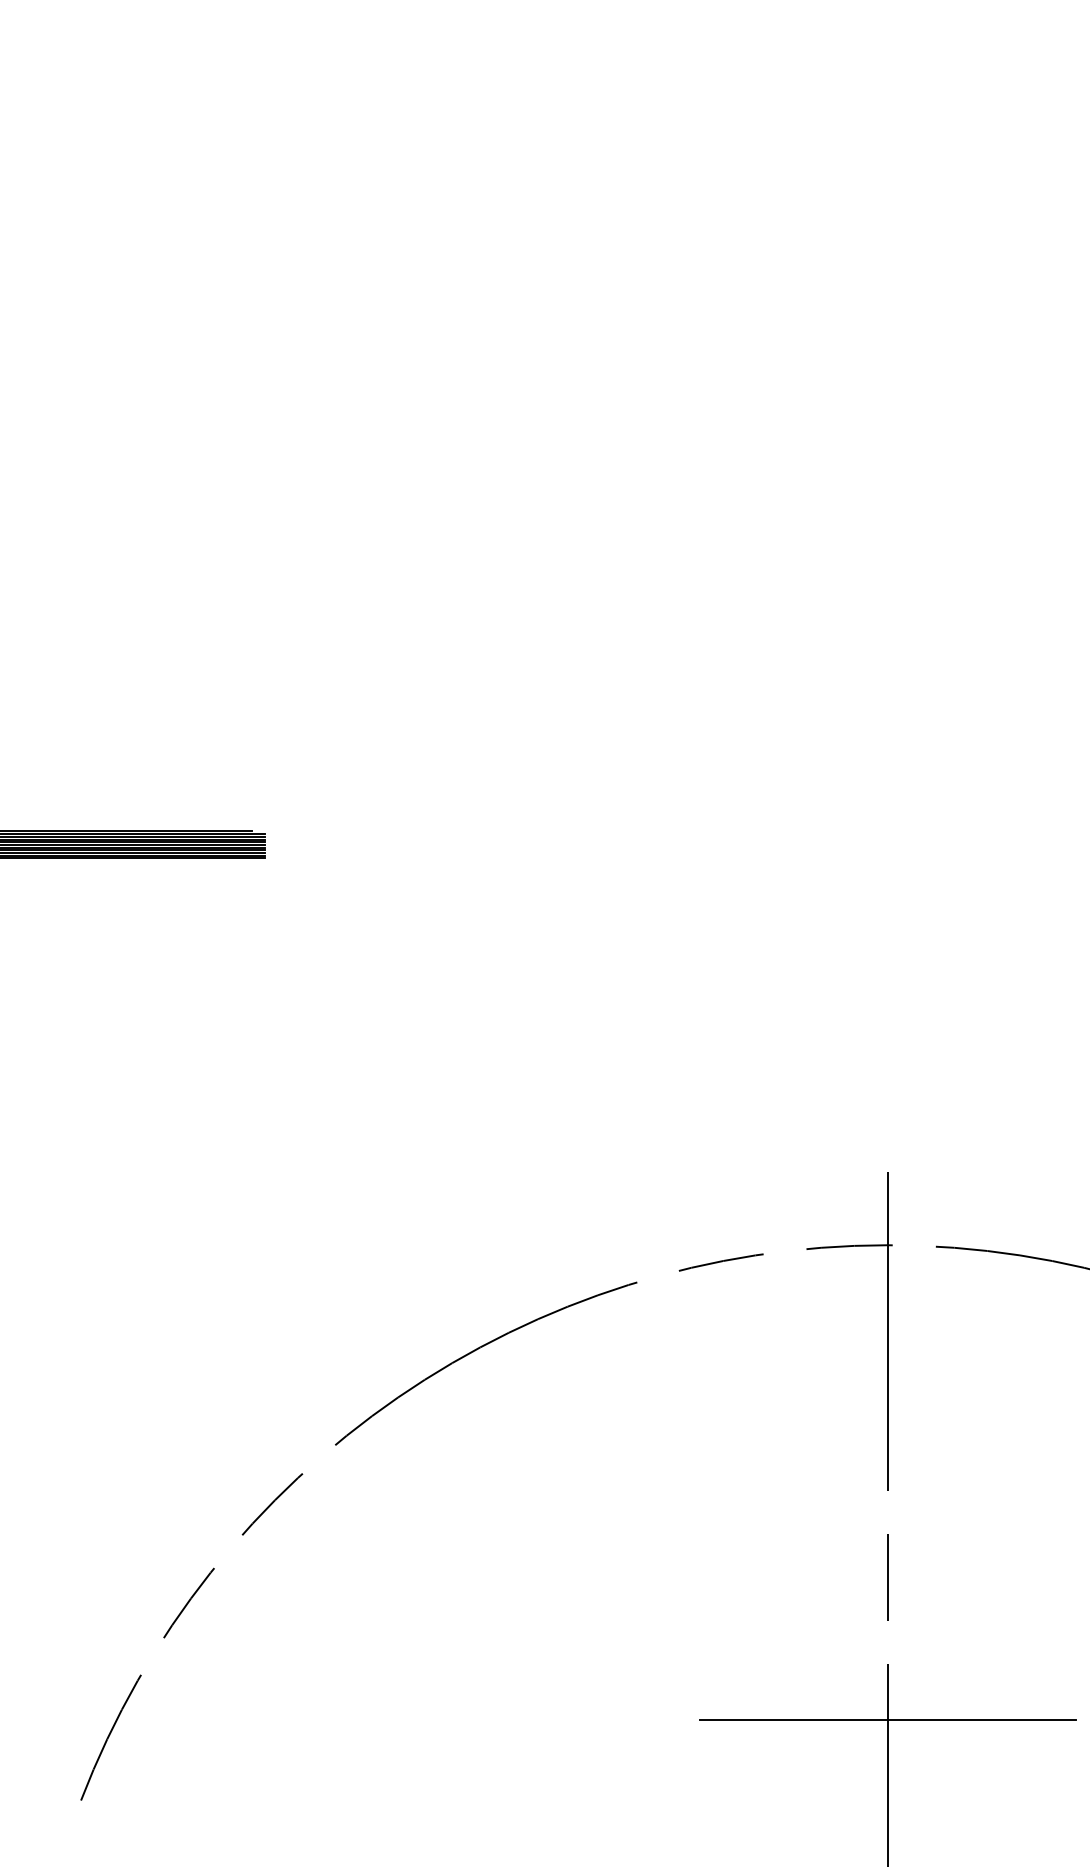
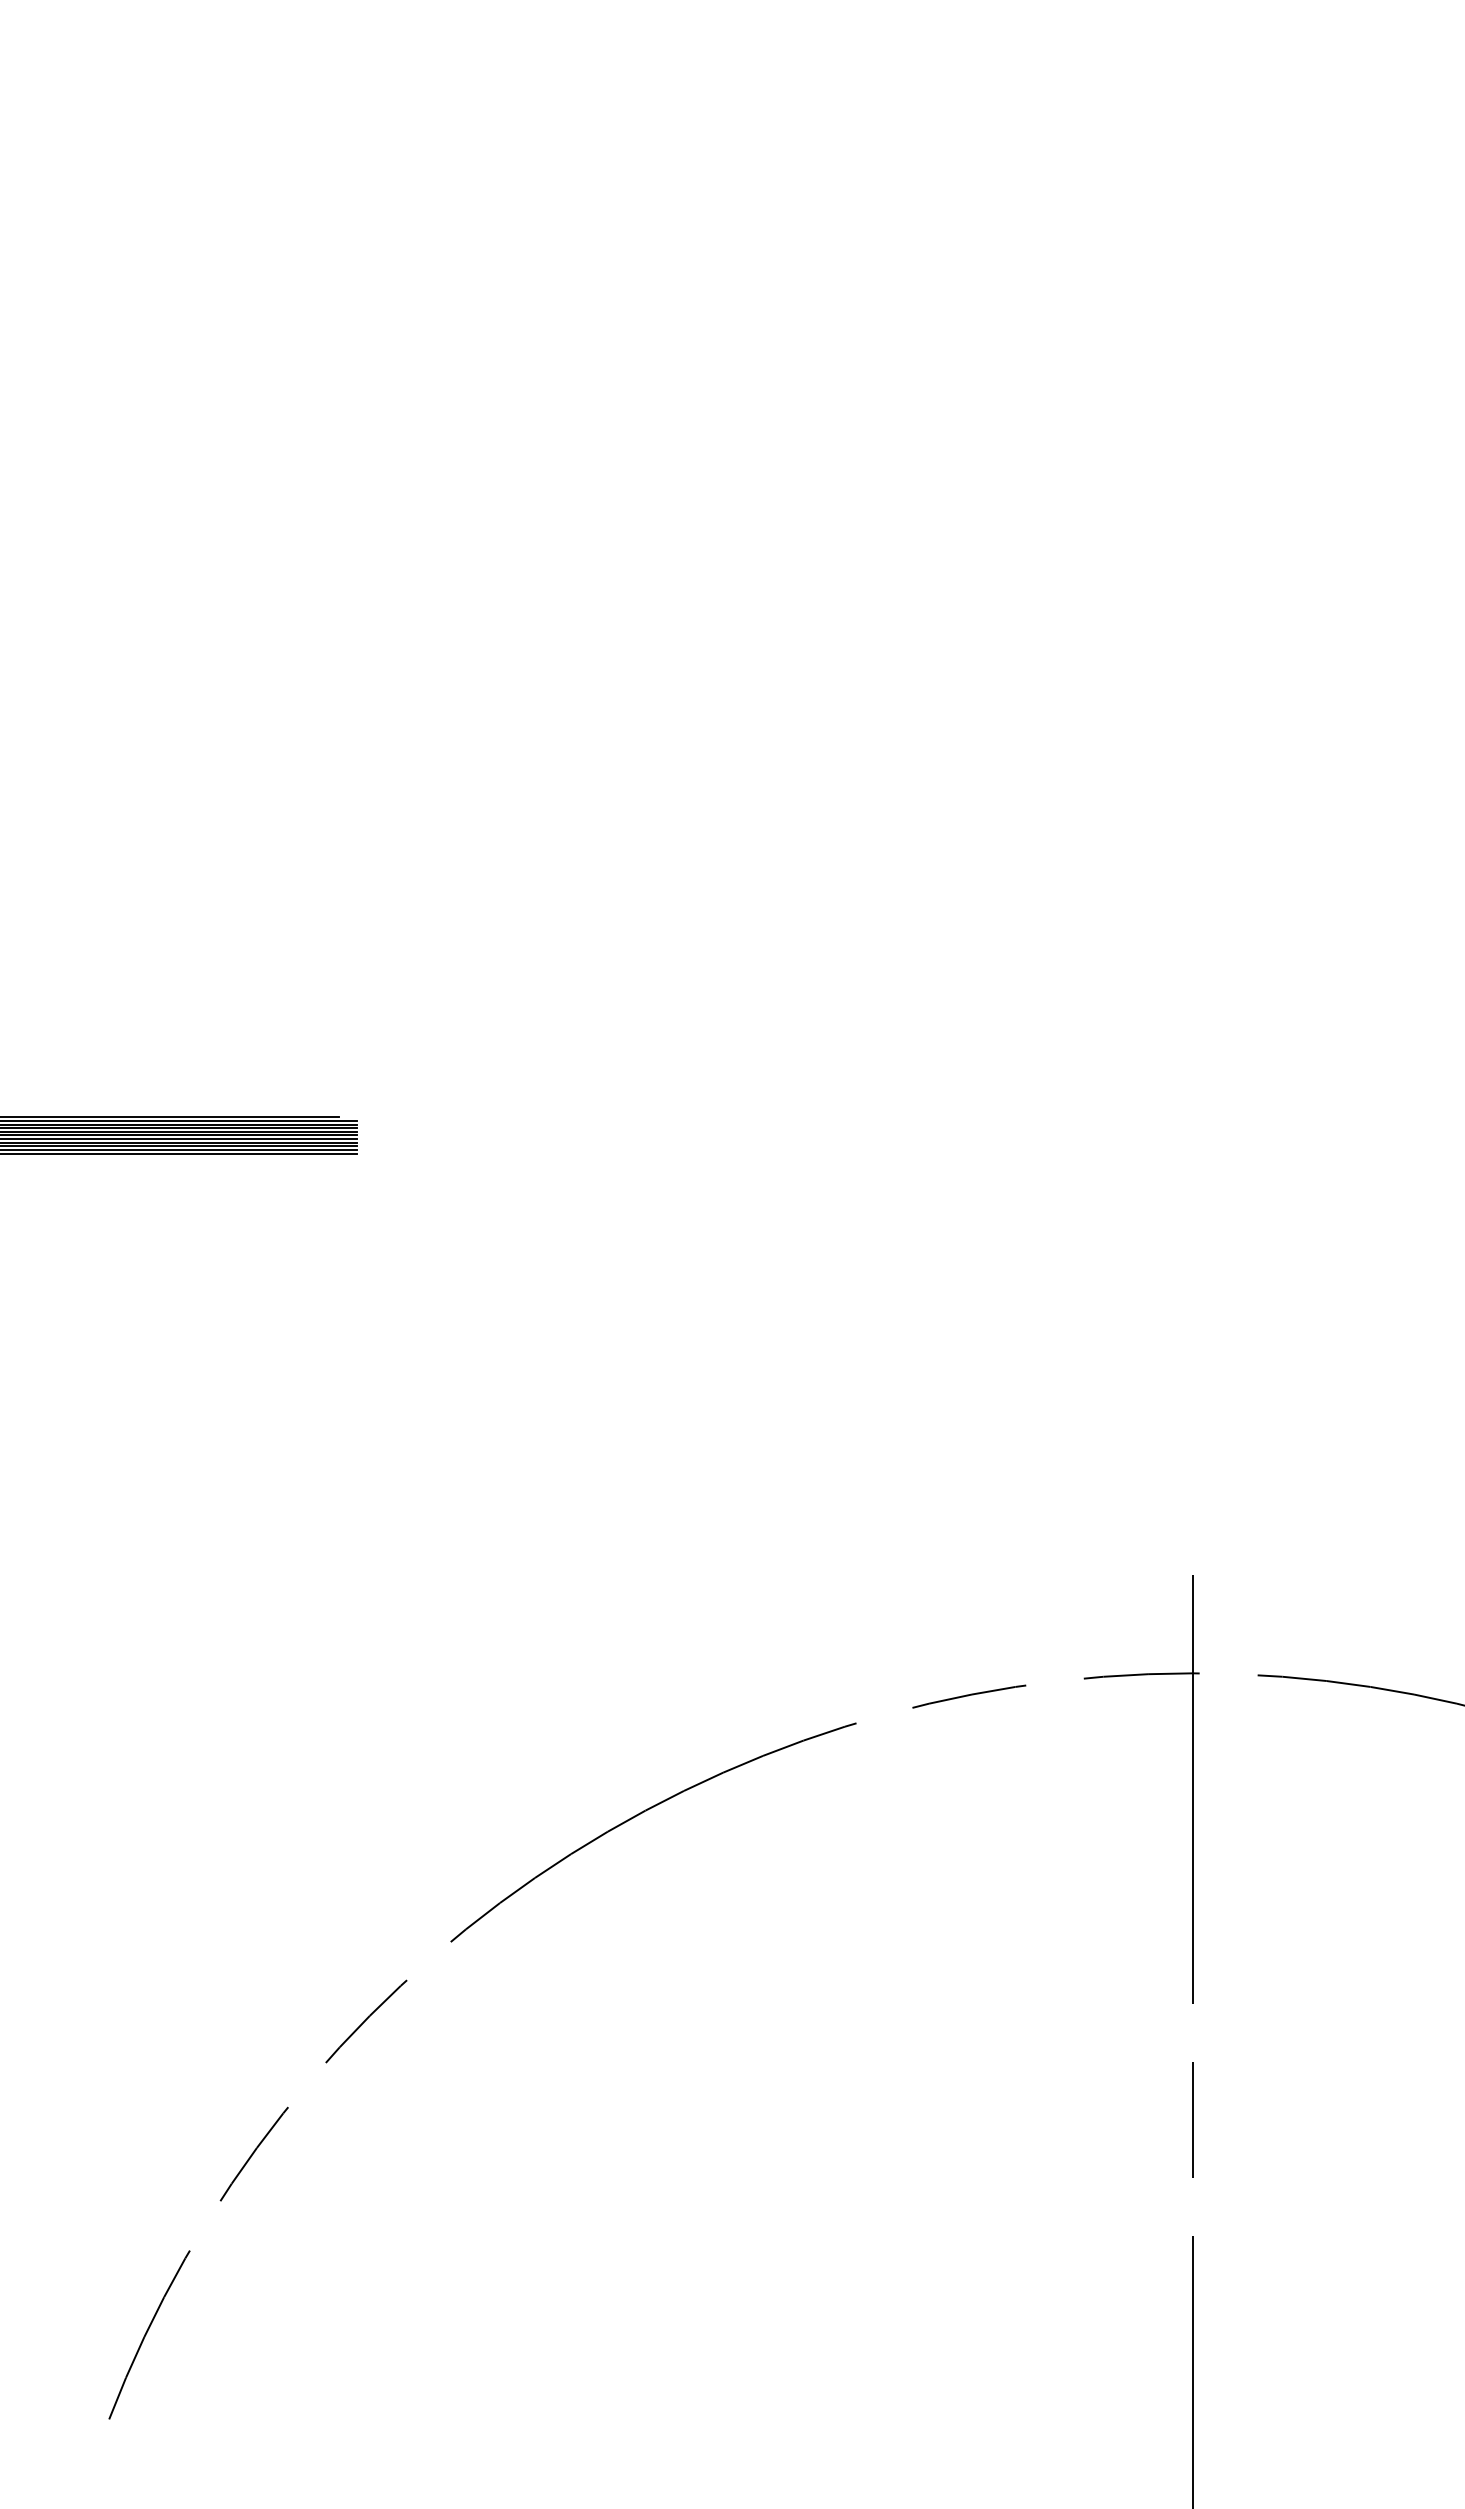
line: (887, 1720) -> (1192, 2311), removed

